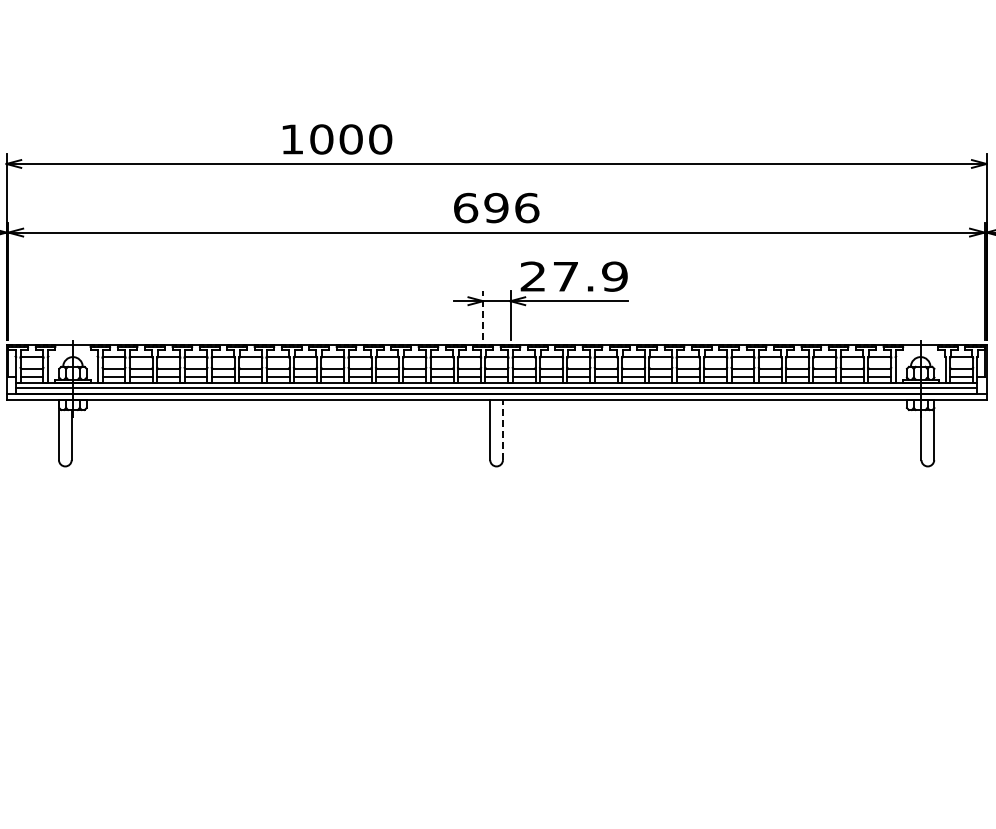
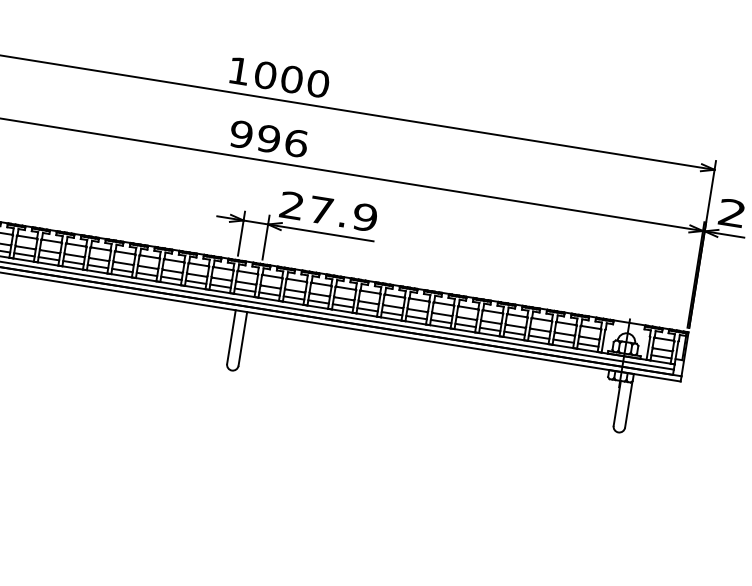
text: (337, 139) -> (279, 77), moved
text: (465, 207) -> (241, 134), 696 -> 996
line: (483, 315) -> (241, 233), dashed -> solid
line: (502, 430) -> (242, 339), dashed -> solid

